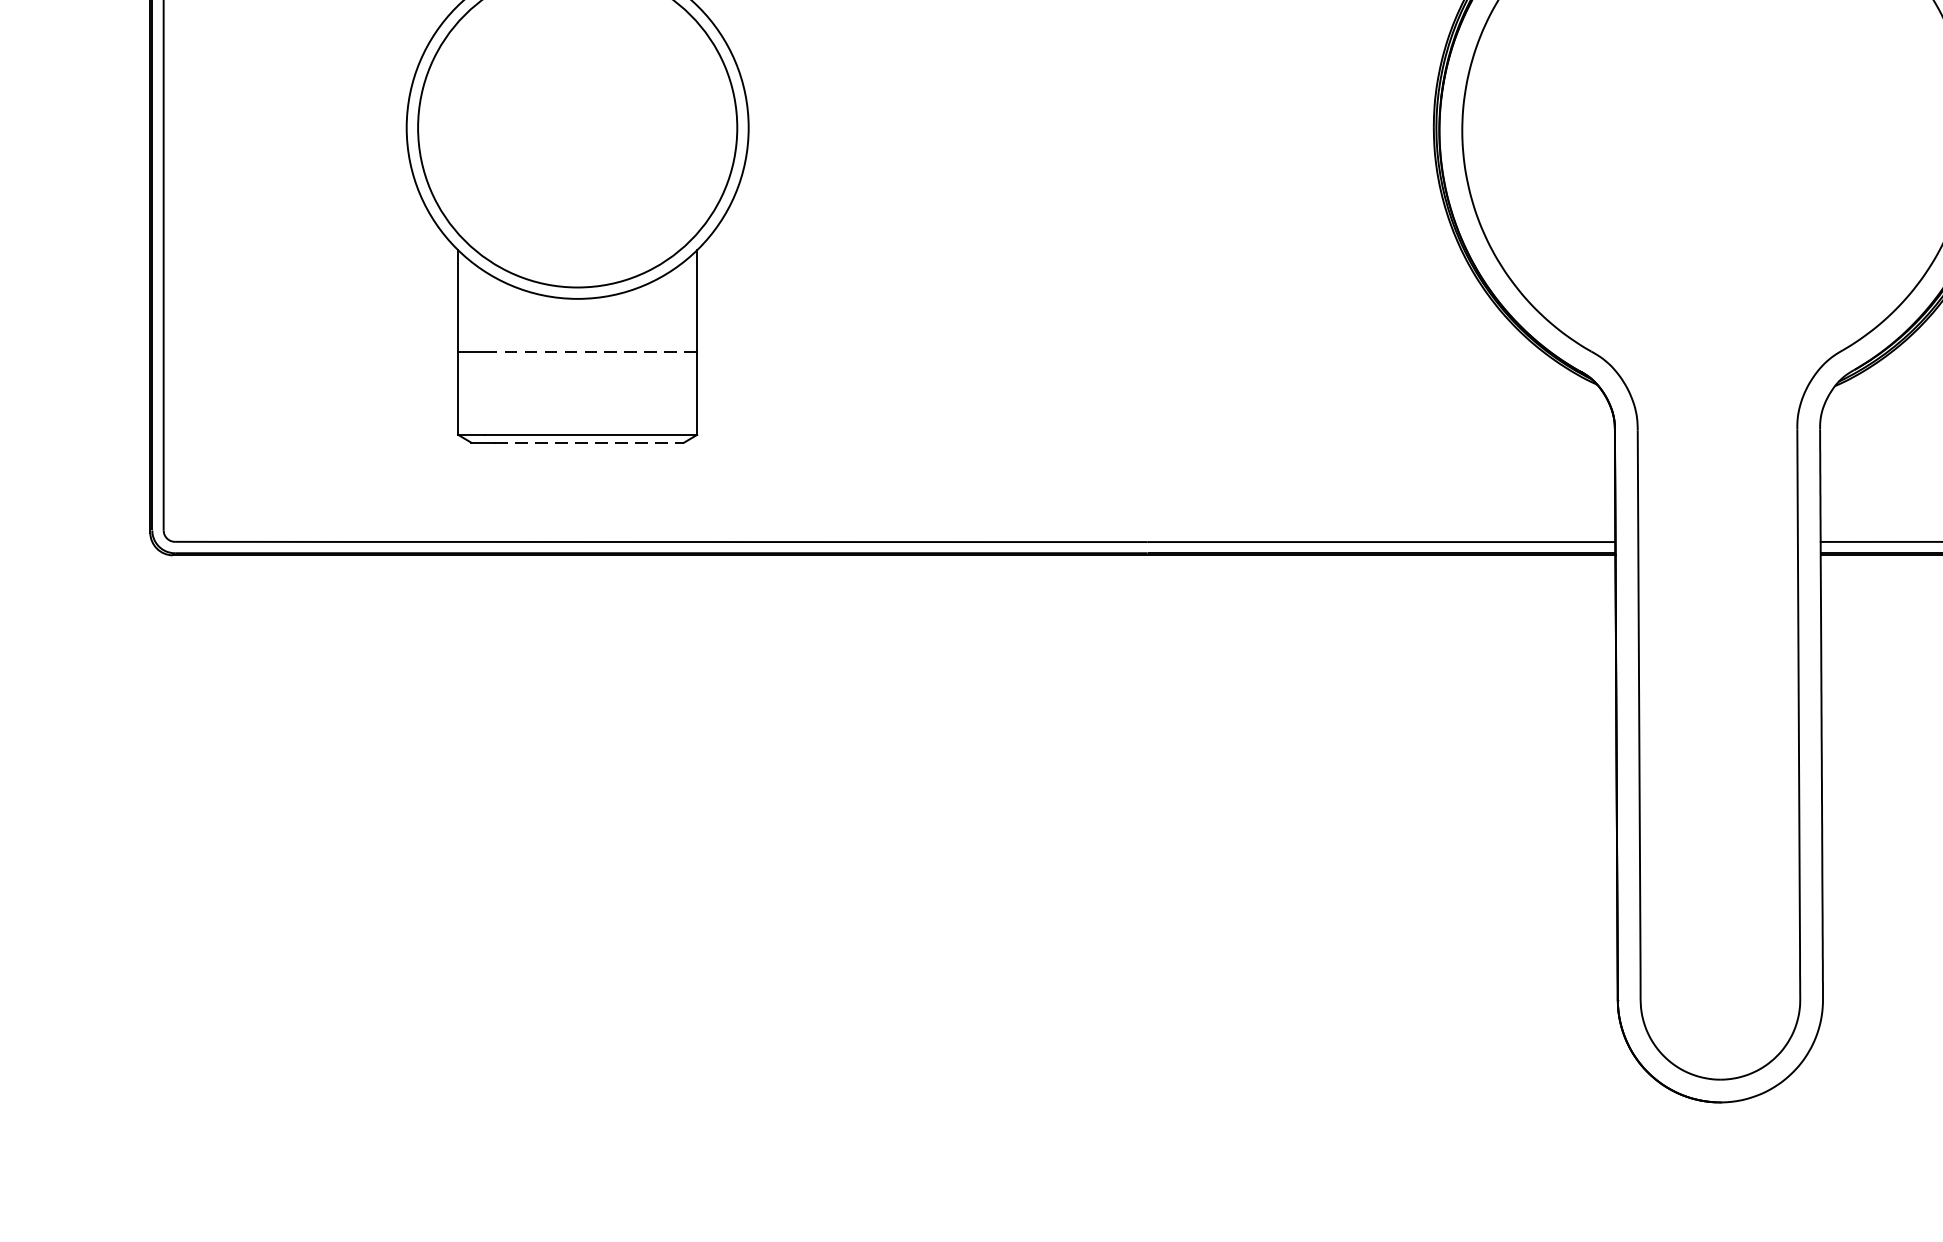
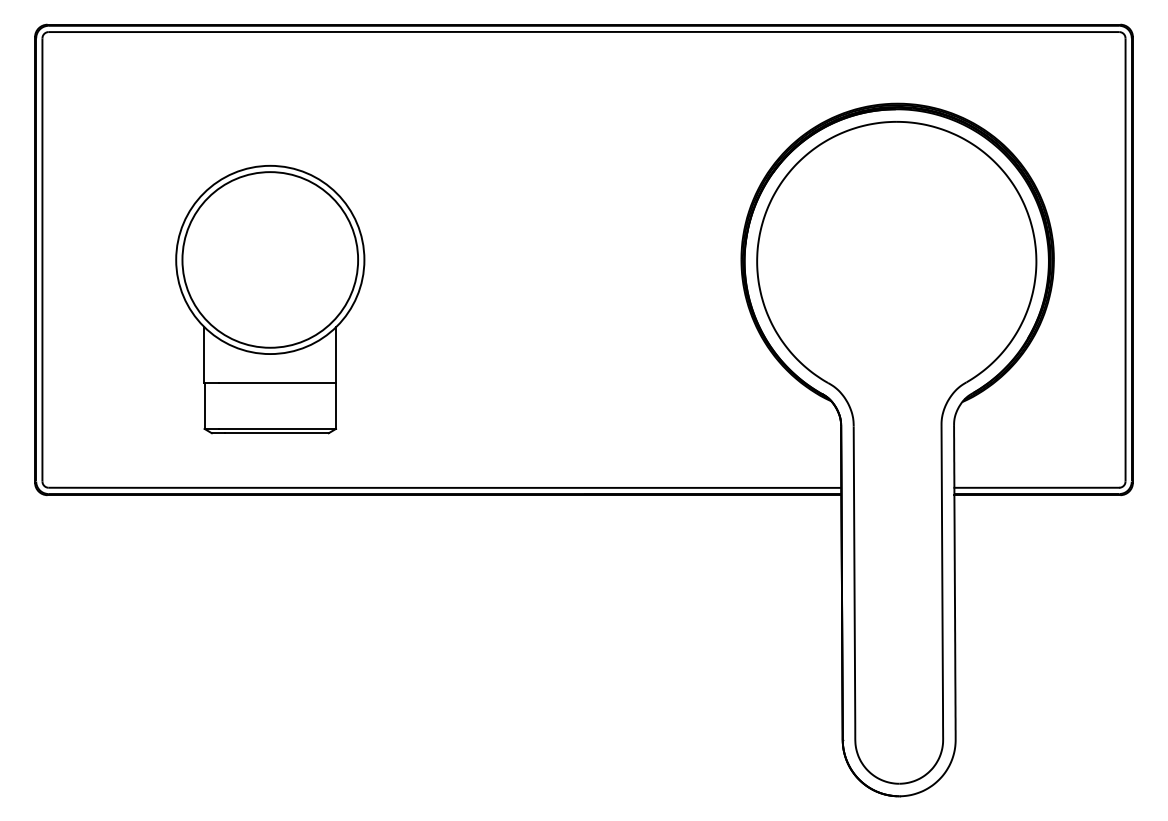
line: (590, 352) -> (277, 383), dashed -> solid
line: (588, 443) -> (276, 433), dashed -> solid

